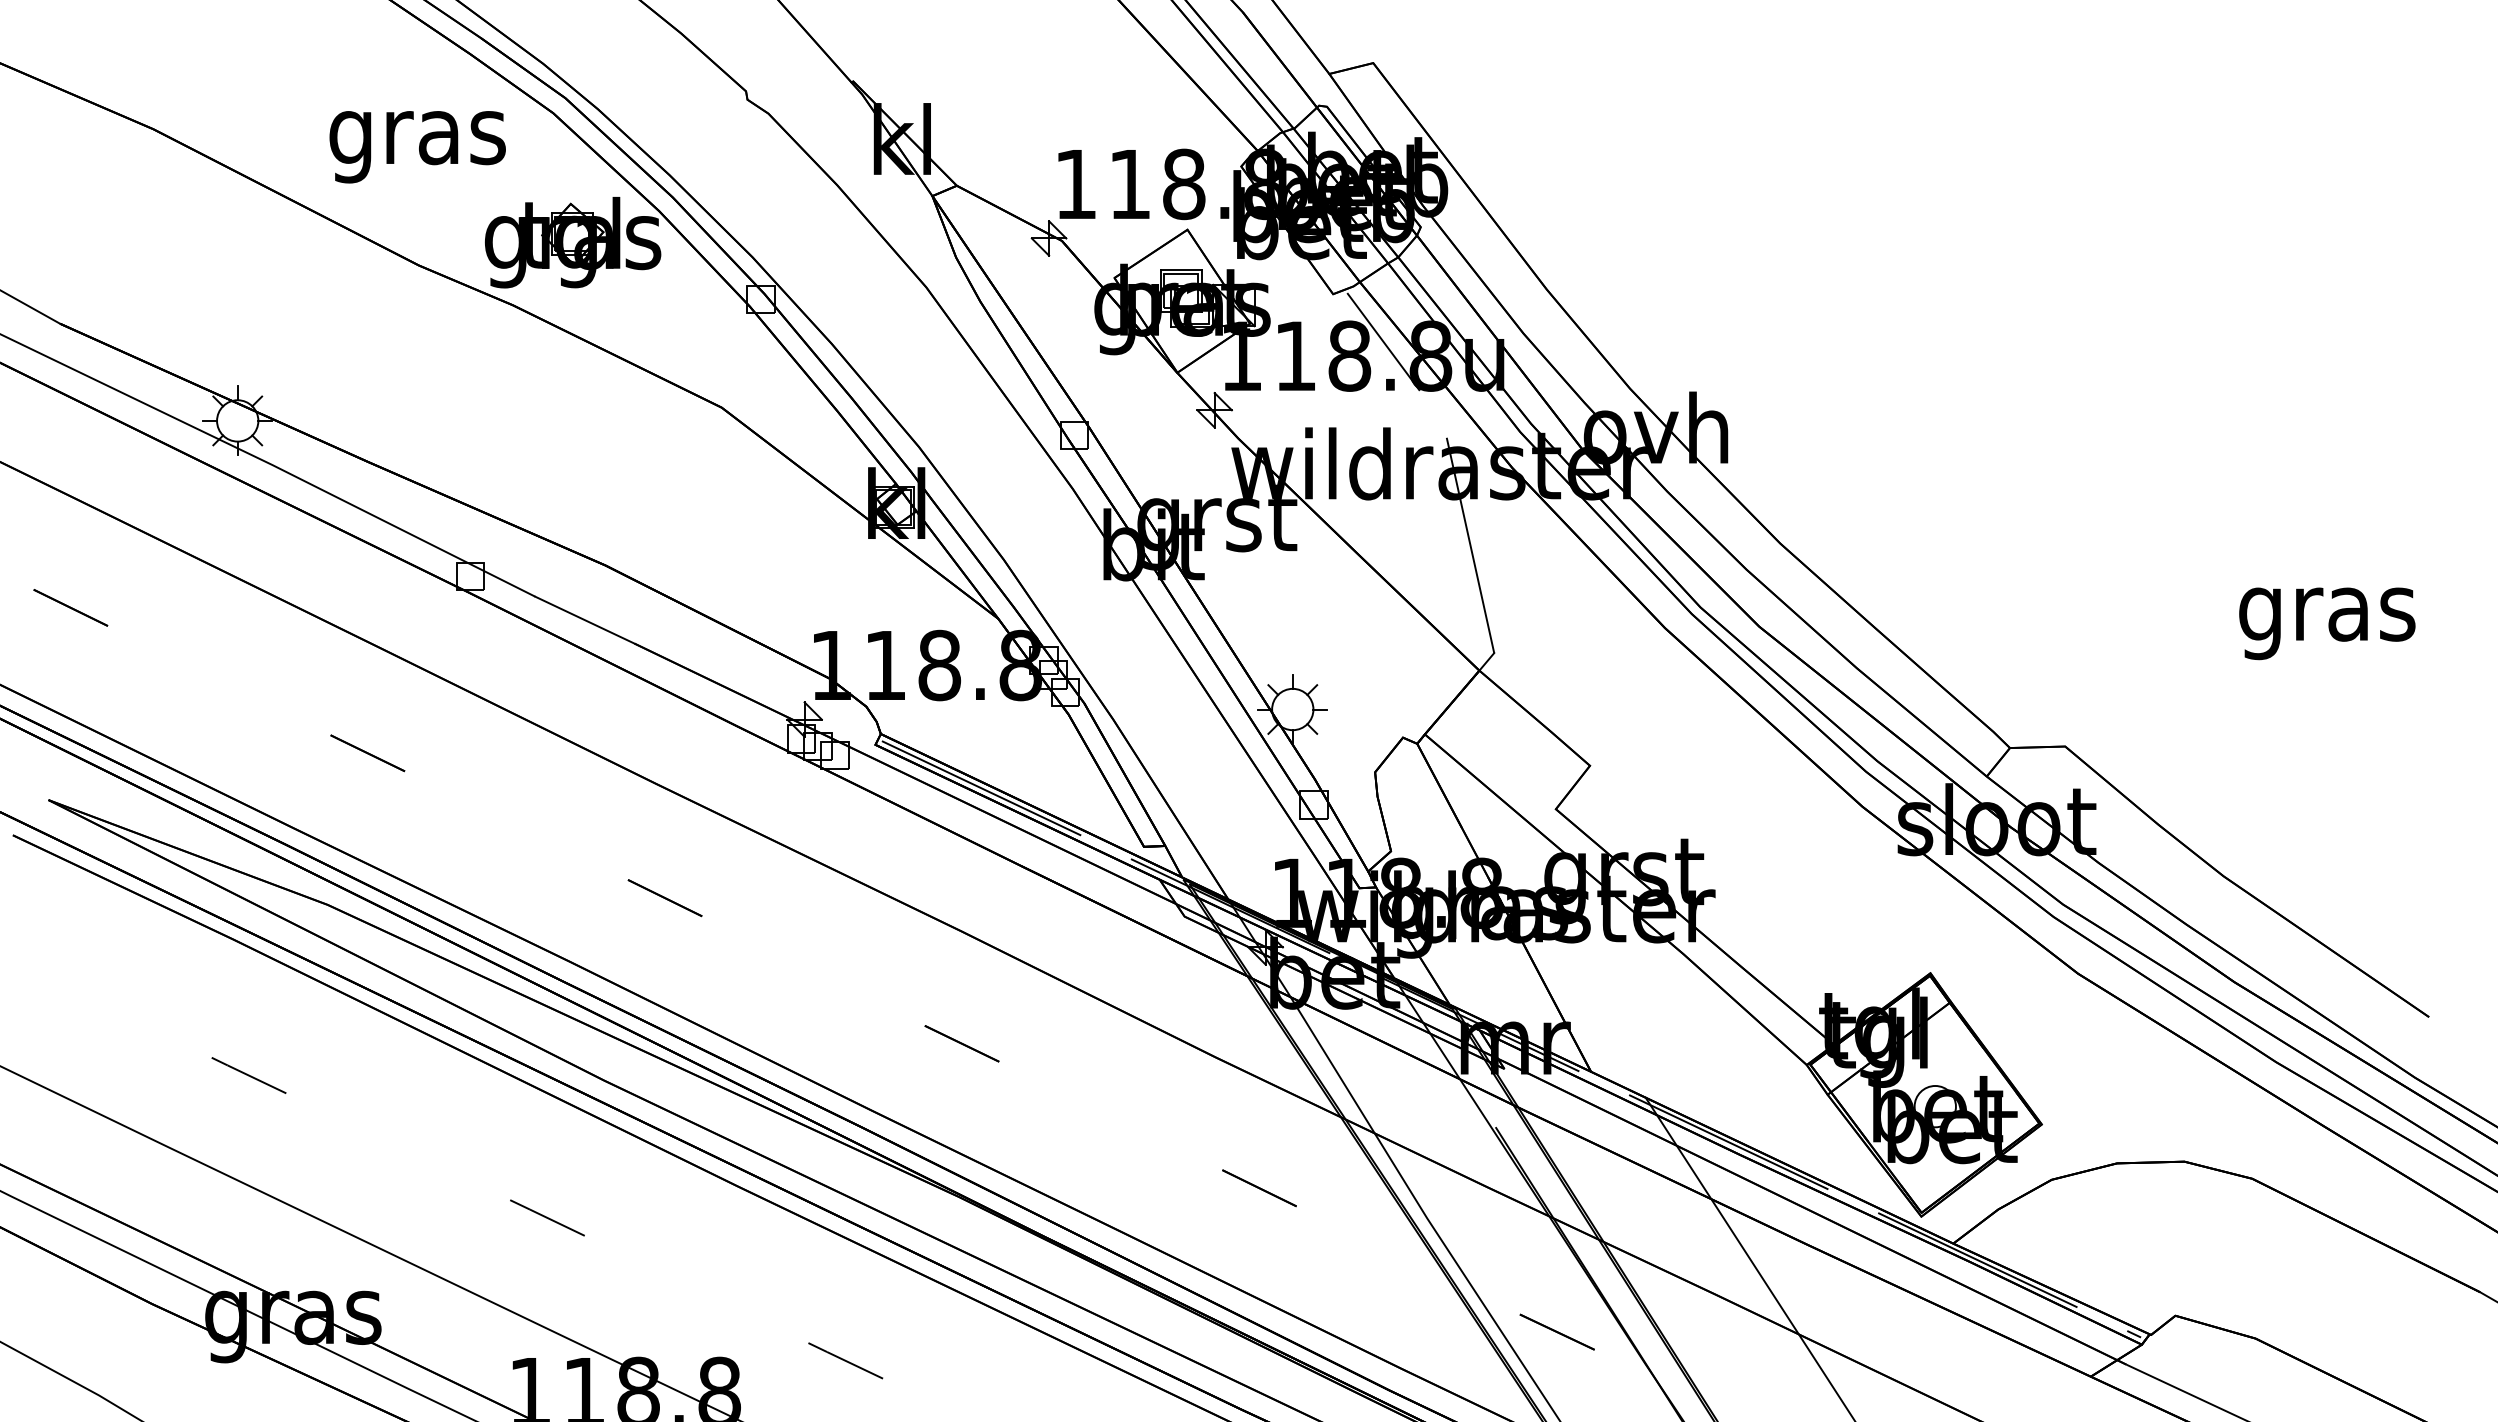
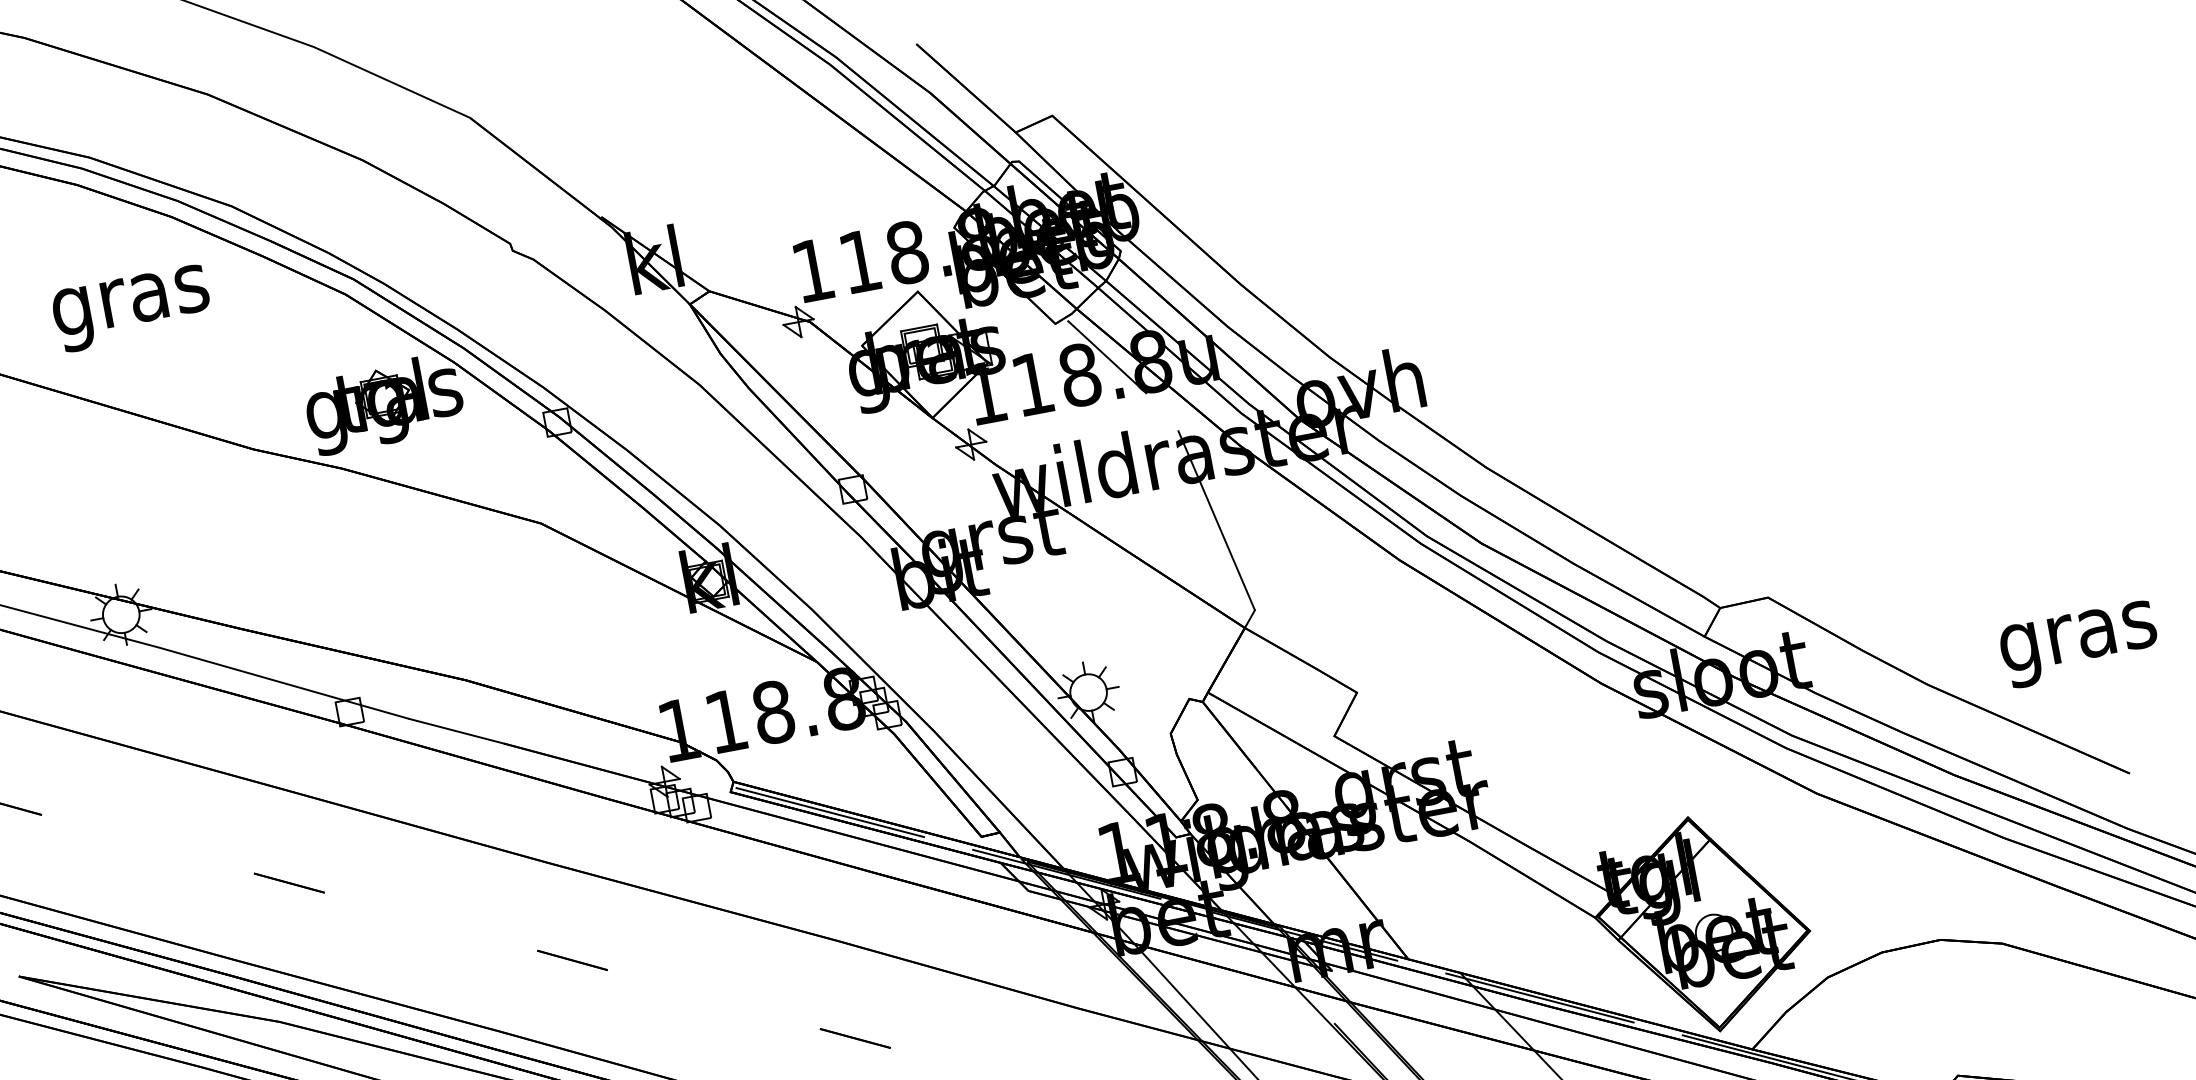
text: (417, 147) -> (131, 309), moved
text: (2327, 623) -> (2079, 644), moved

